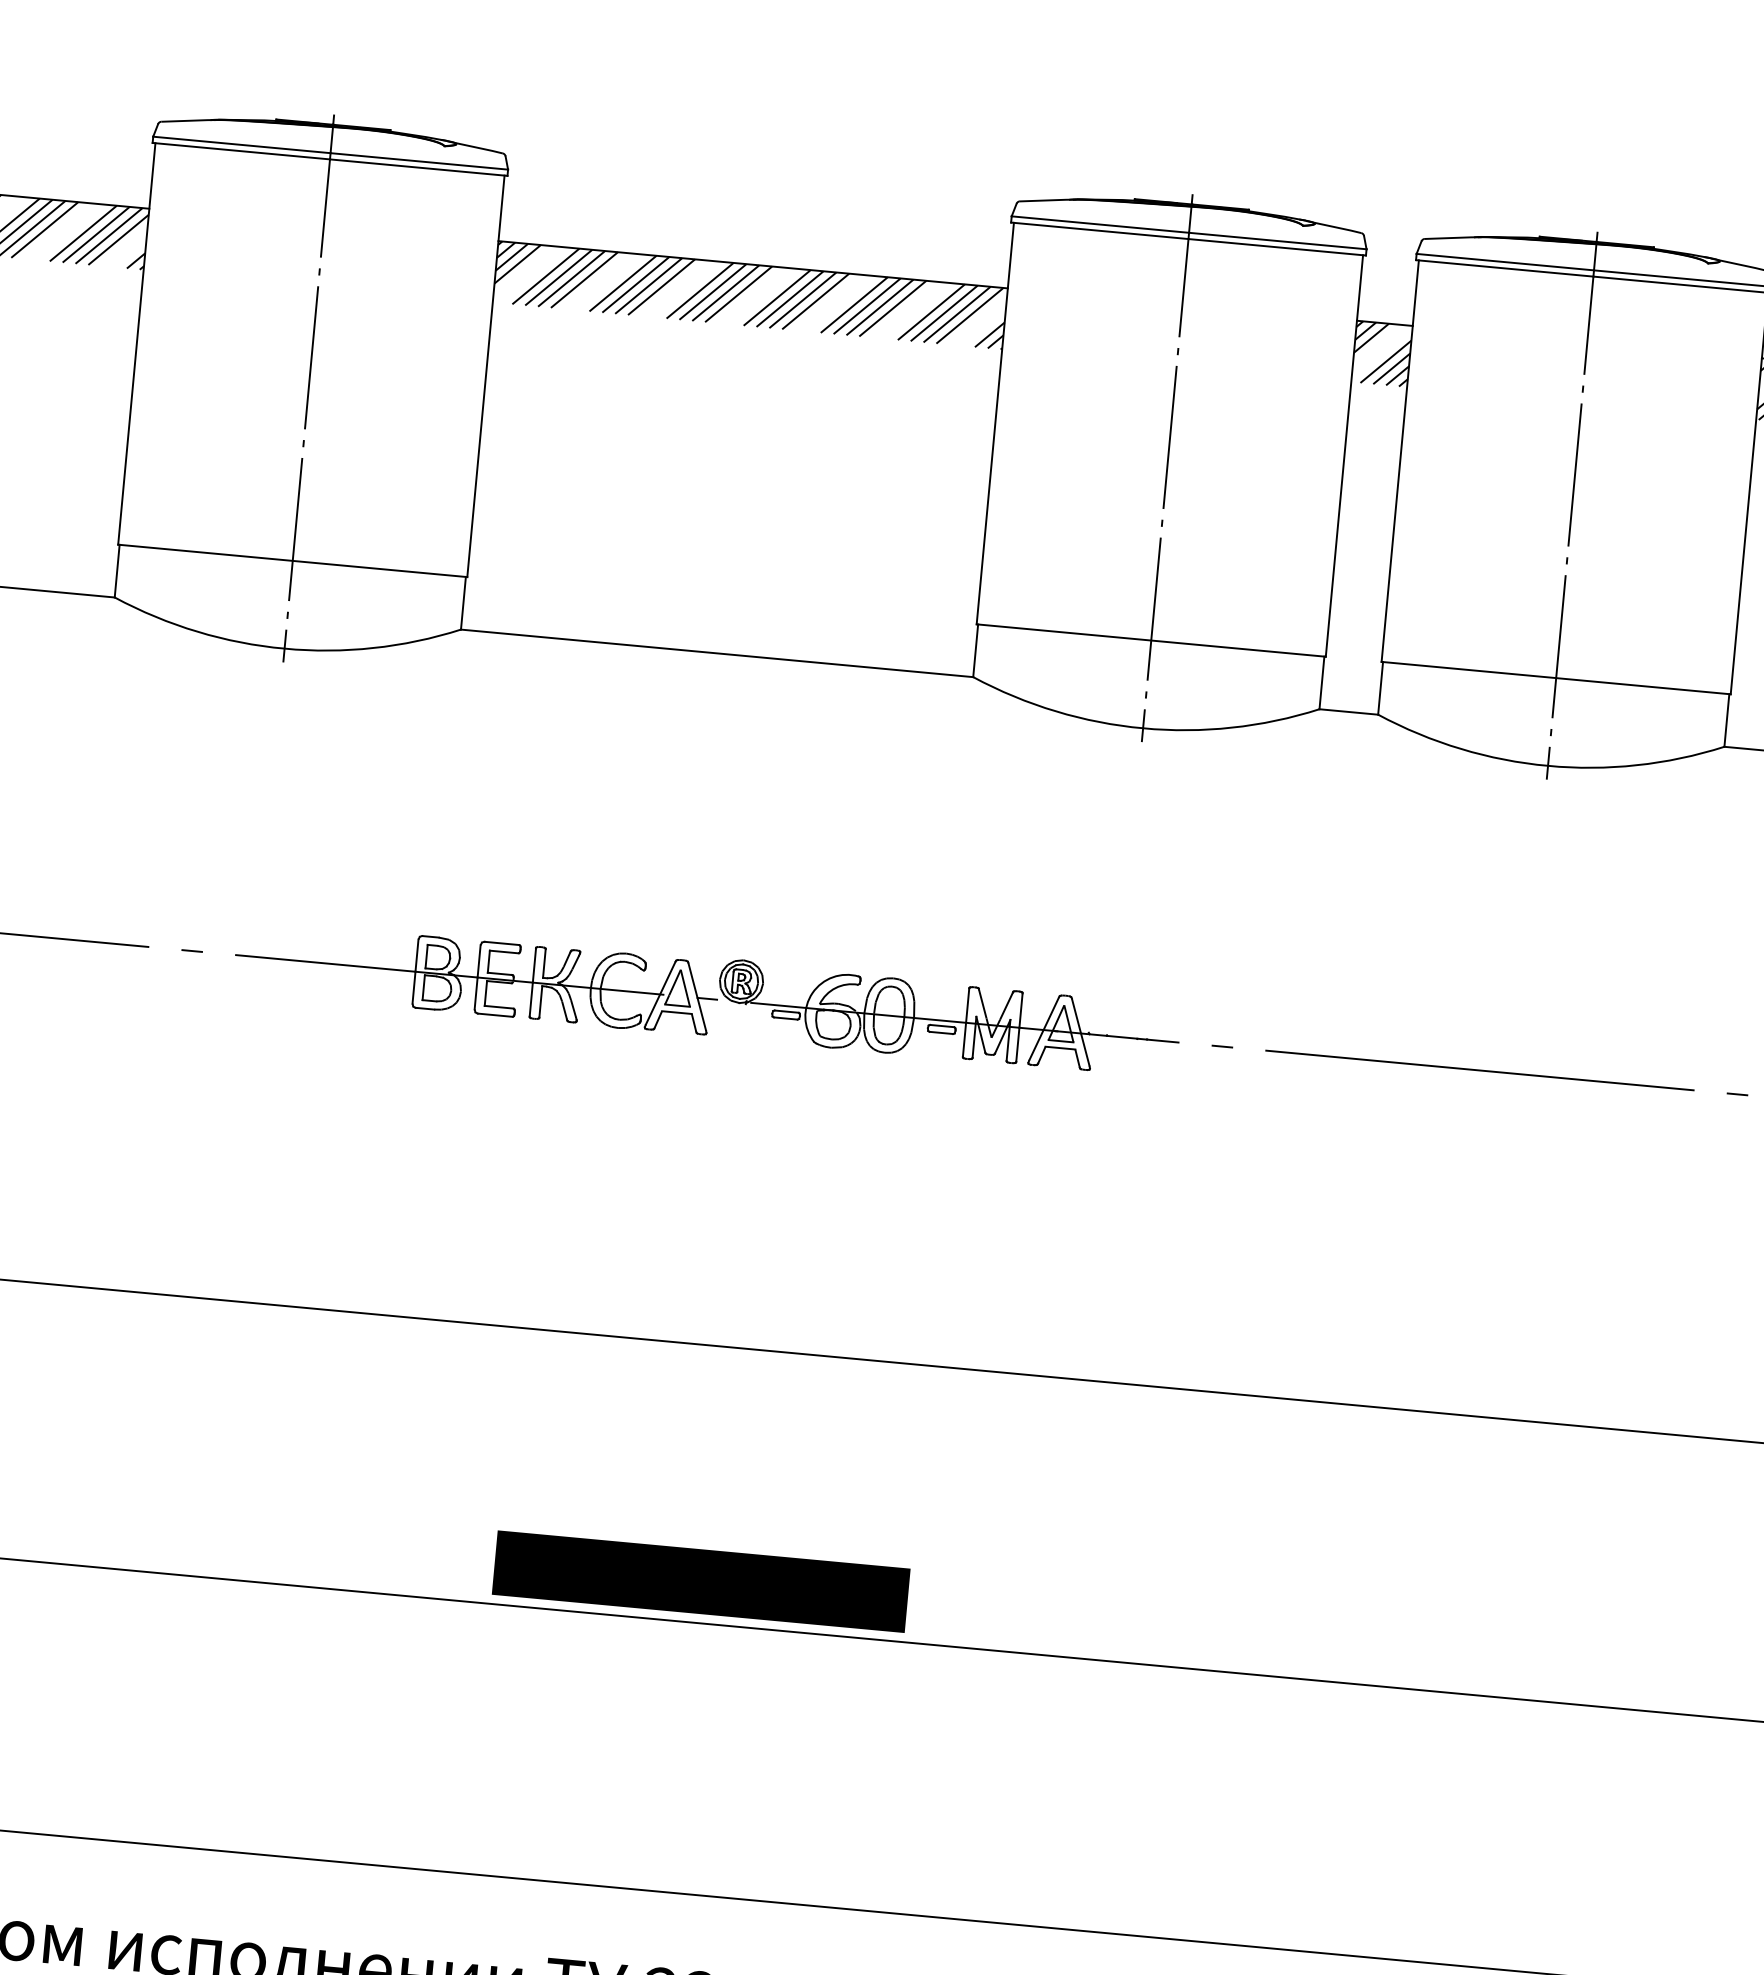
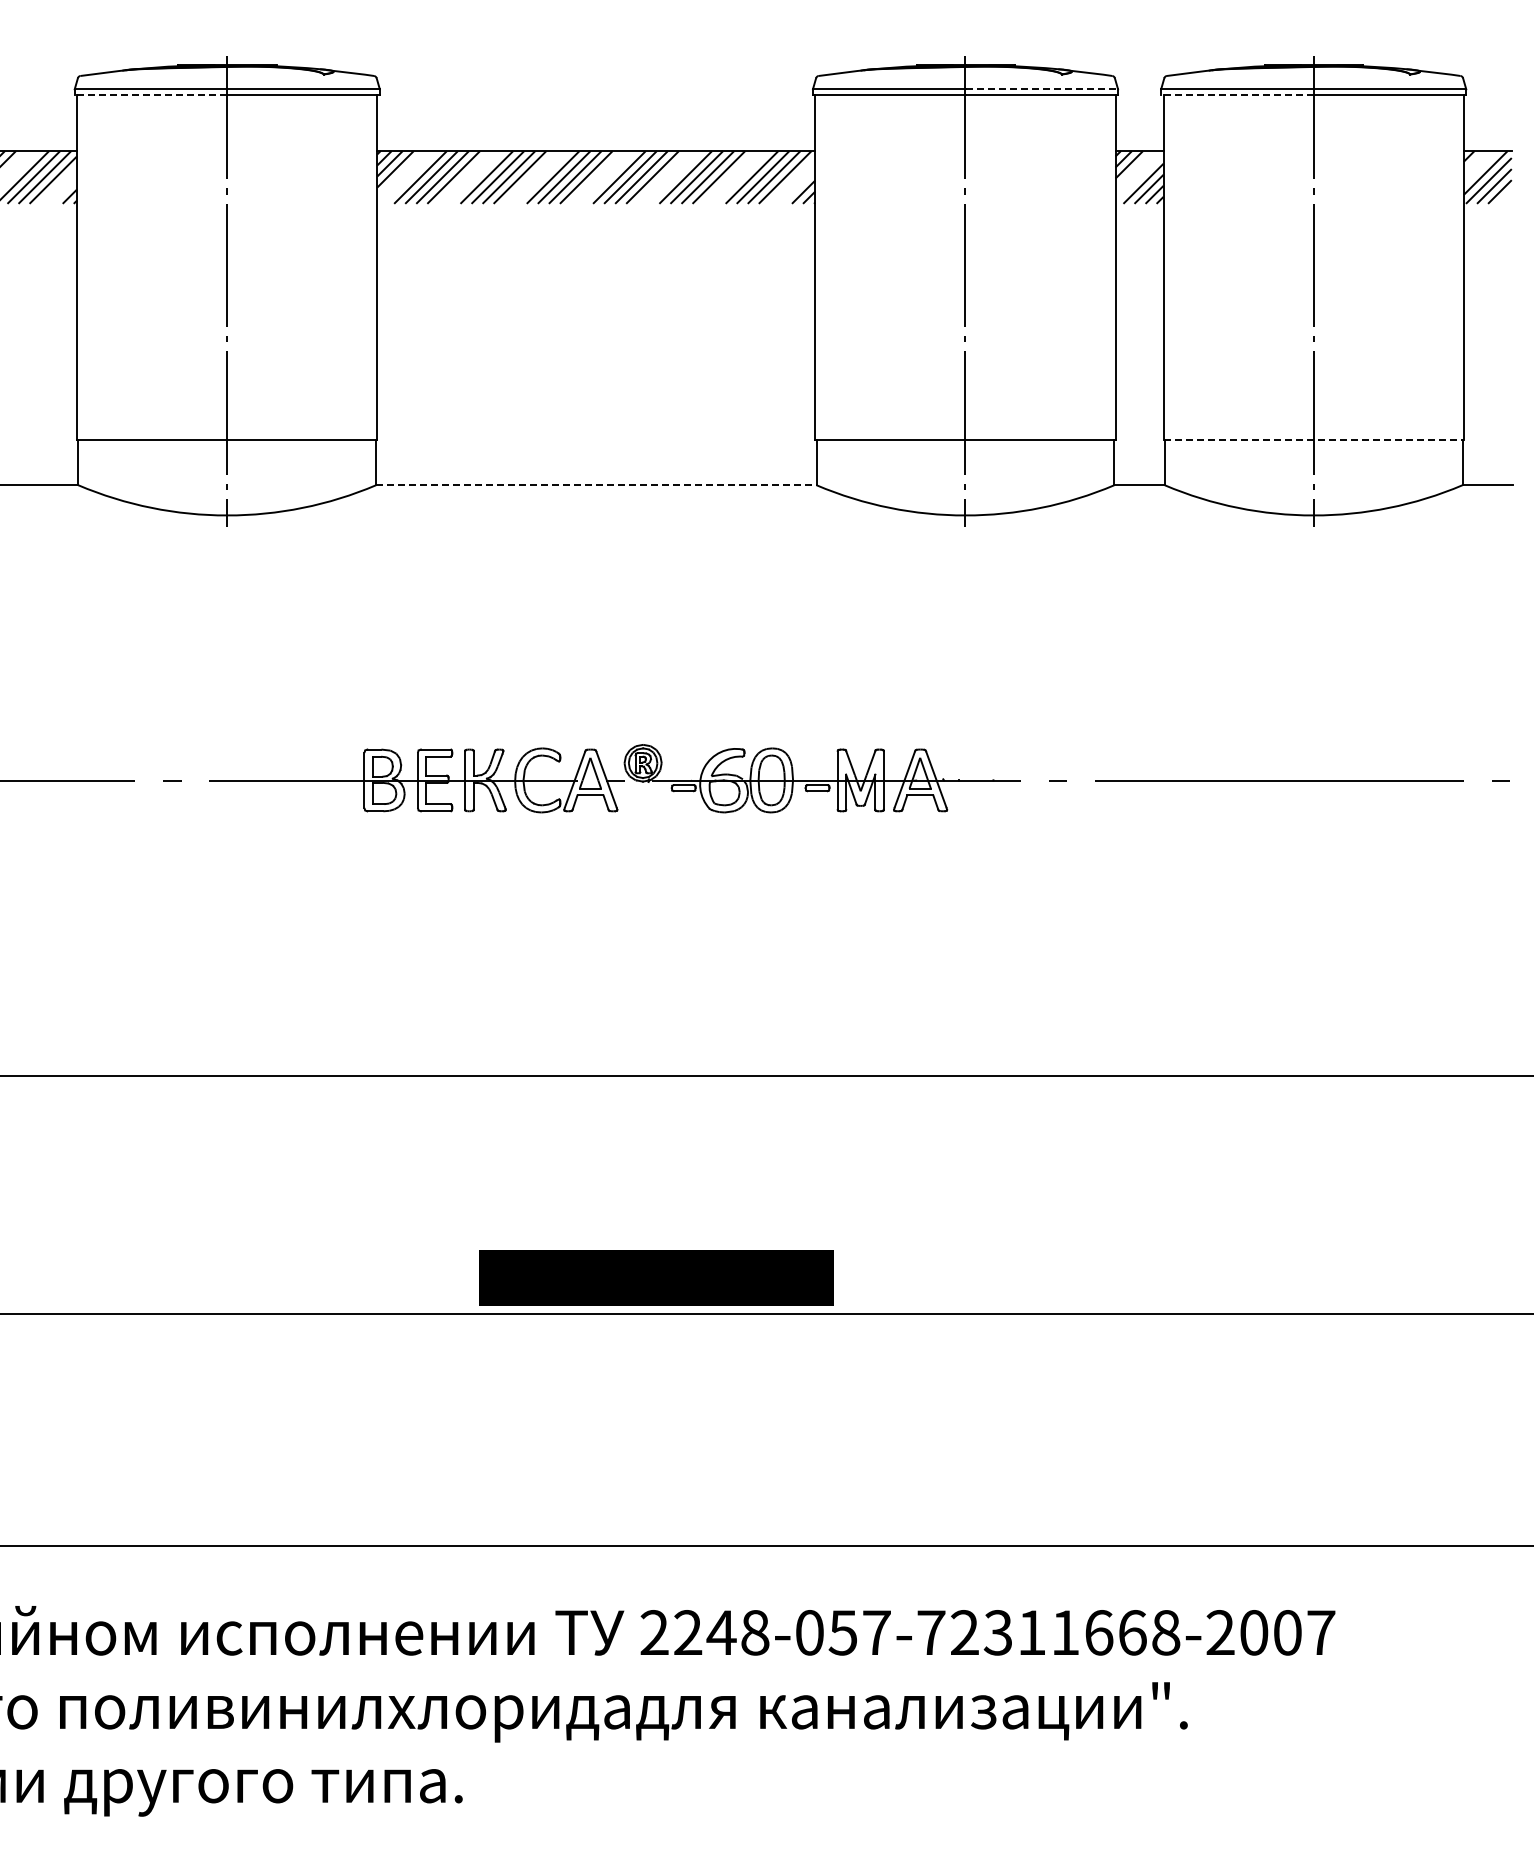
line: (240, 150) -> (150, 94), solid -> dashed
line: (1278, 241) -> (1042, 89), solid -> dashed
line: (1503, 268) -> (1236, 94), solid -> dashed
line: (717, 653) -> (596, 485), solid -> dashed
line: (1557, 677) -> (1314, 439), solid -> dashed

